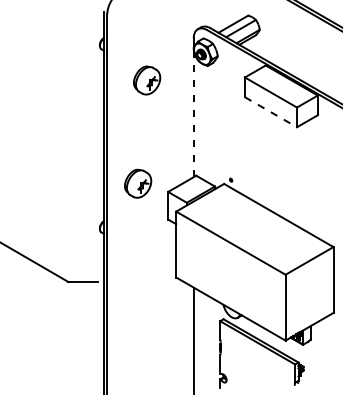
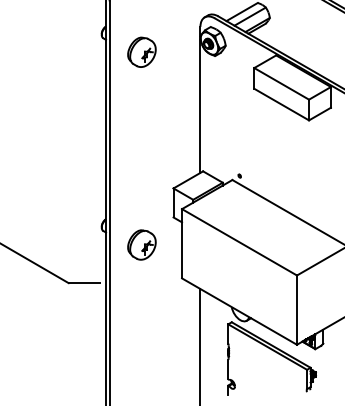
part: (147, 80) -> (142, 52), moved
line: (271, 112) -> (282, 104), dashed -> solid
line: (193, 113) -> (200, 105), dashed -> solid
part: (138, 183) -> (142, 244), moved

